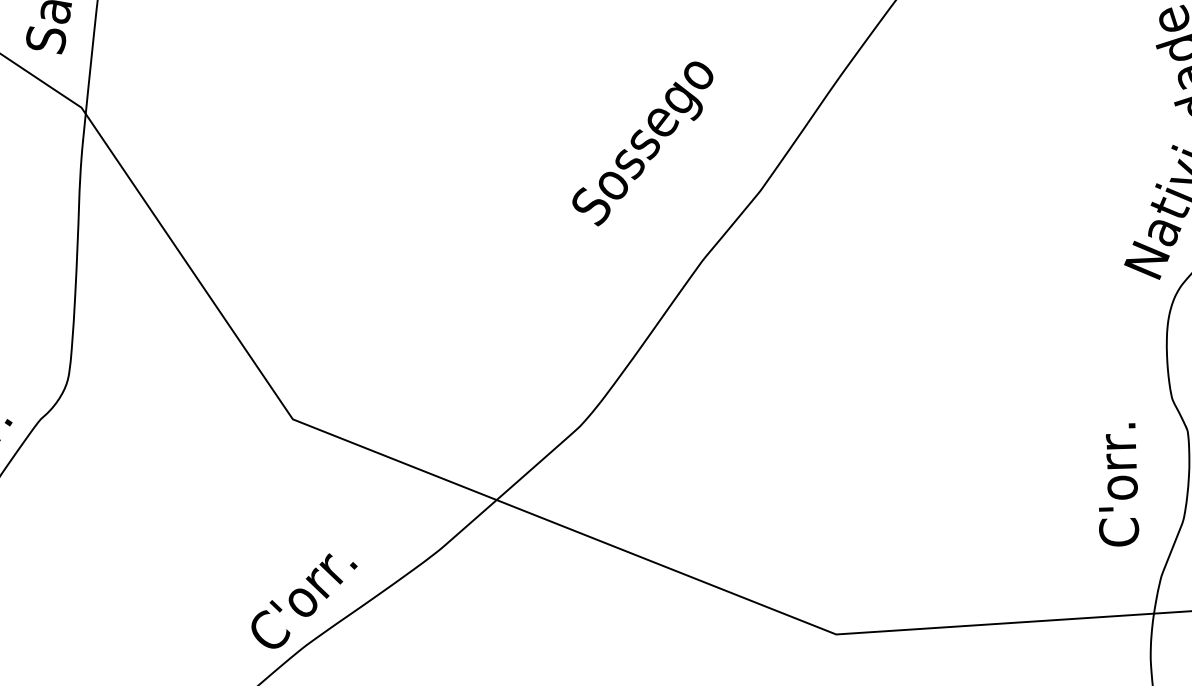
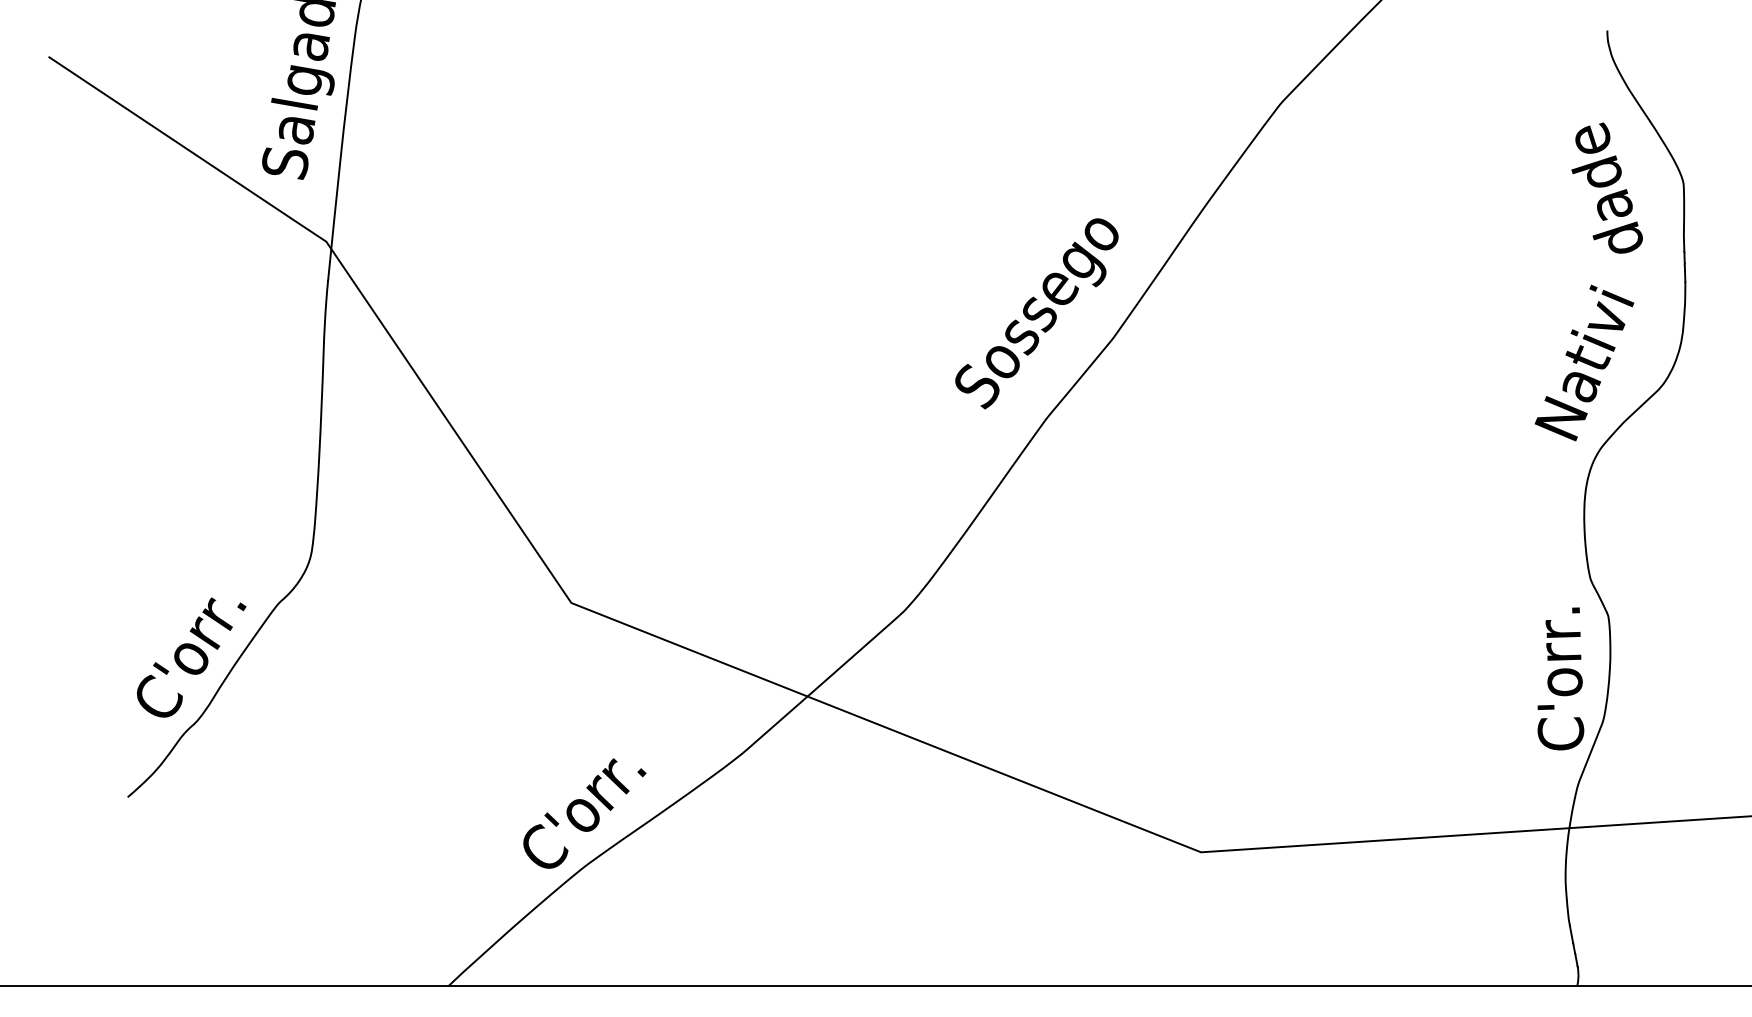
text: (642, 143) -> (1036, 313), moved
text: (1118, 484) -> (1560, 678), moved

